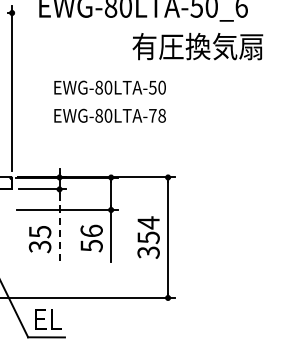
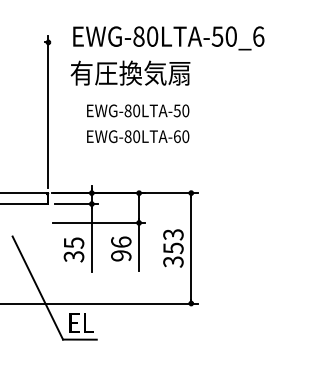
text: (197, 45) -> (130, 72), moved
text: (157, 115) -> (181, 136), EWG-80LTA-78 -> EWG-80LTA-60
text: (148, 222) -> (173, 234), 354 -> 353
line: (59, 229) -> (91, 240), dashed -> solid
text: (91, 245) -> (121, 255), 56 -> 96

